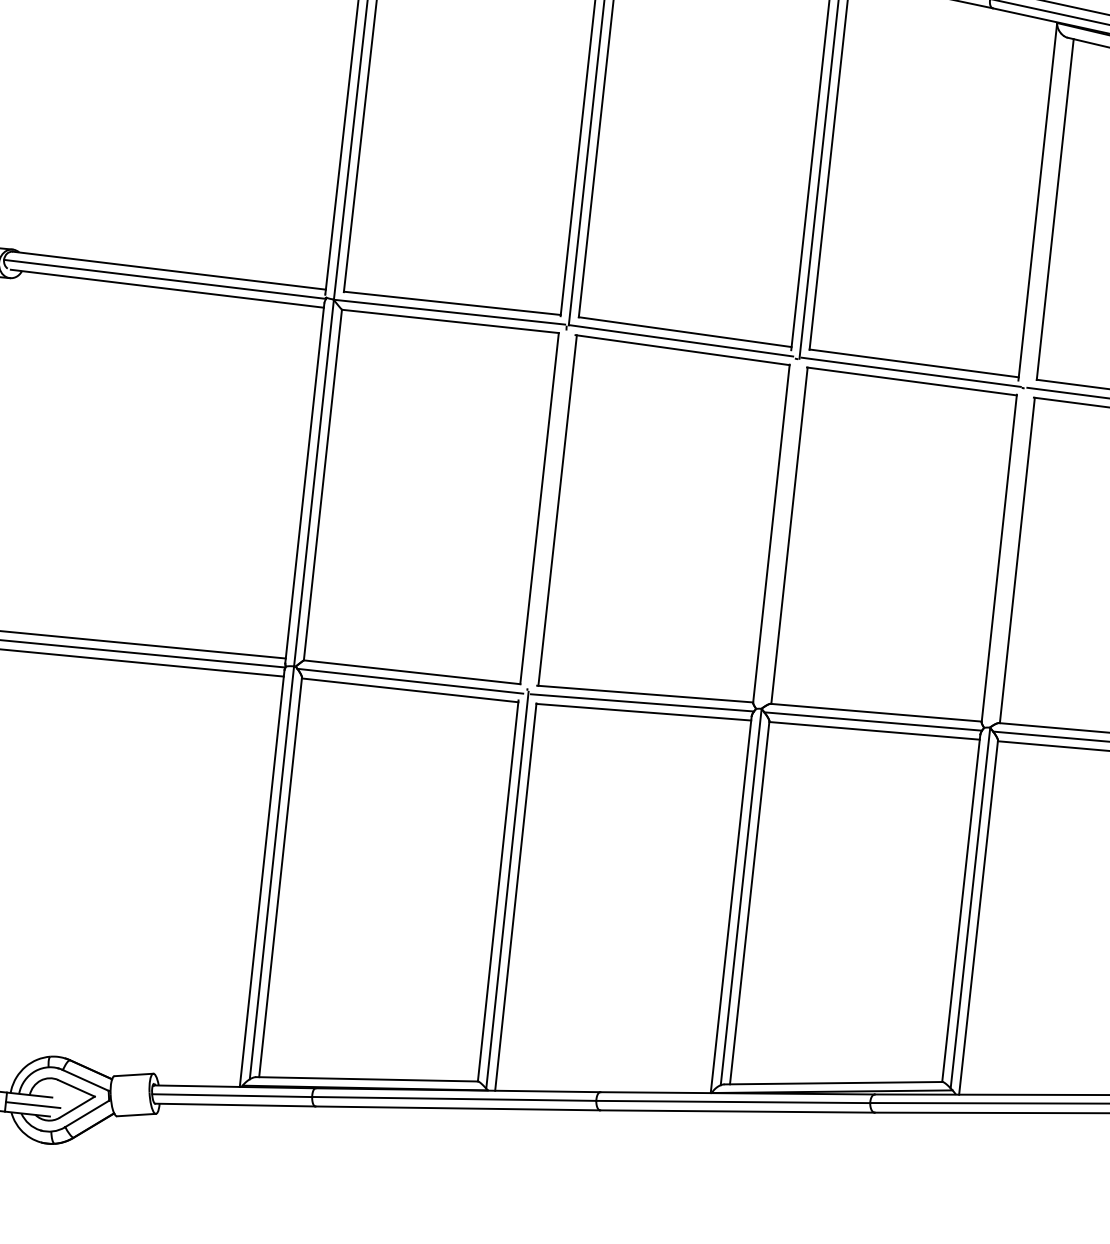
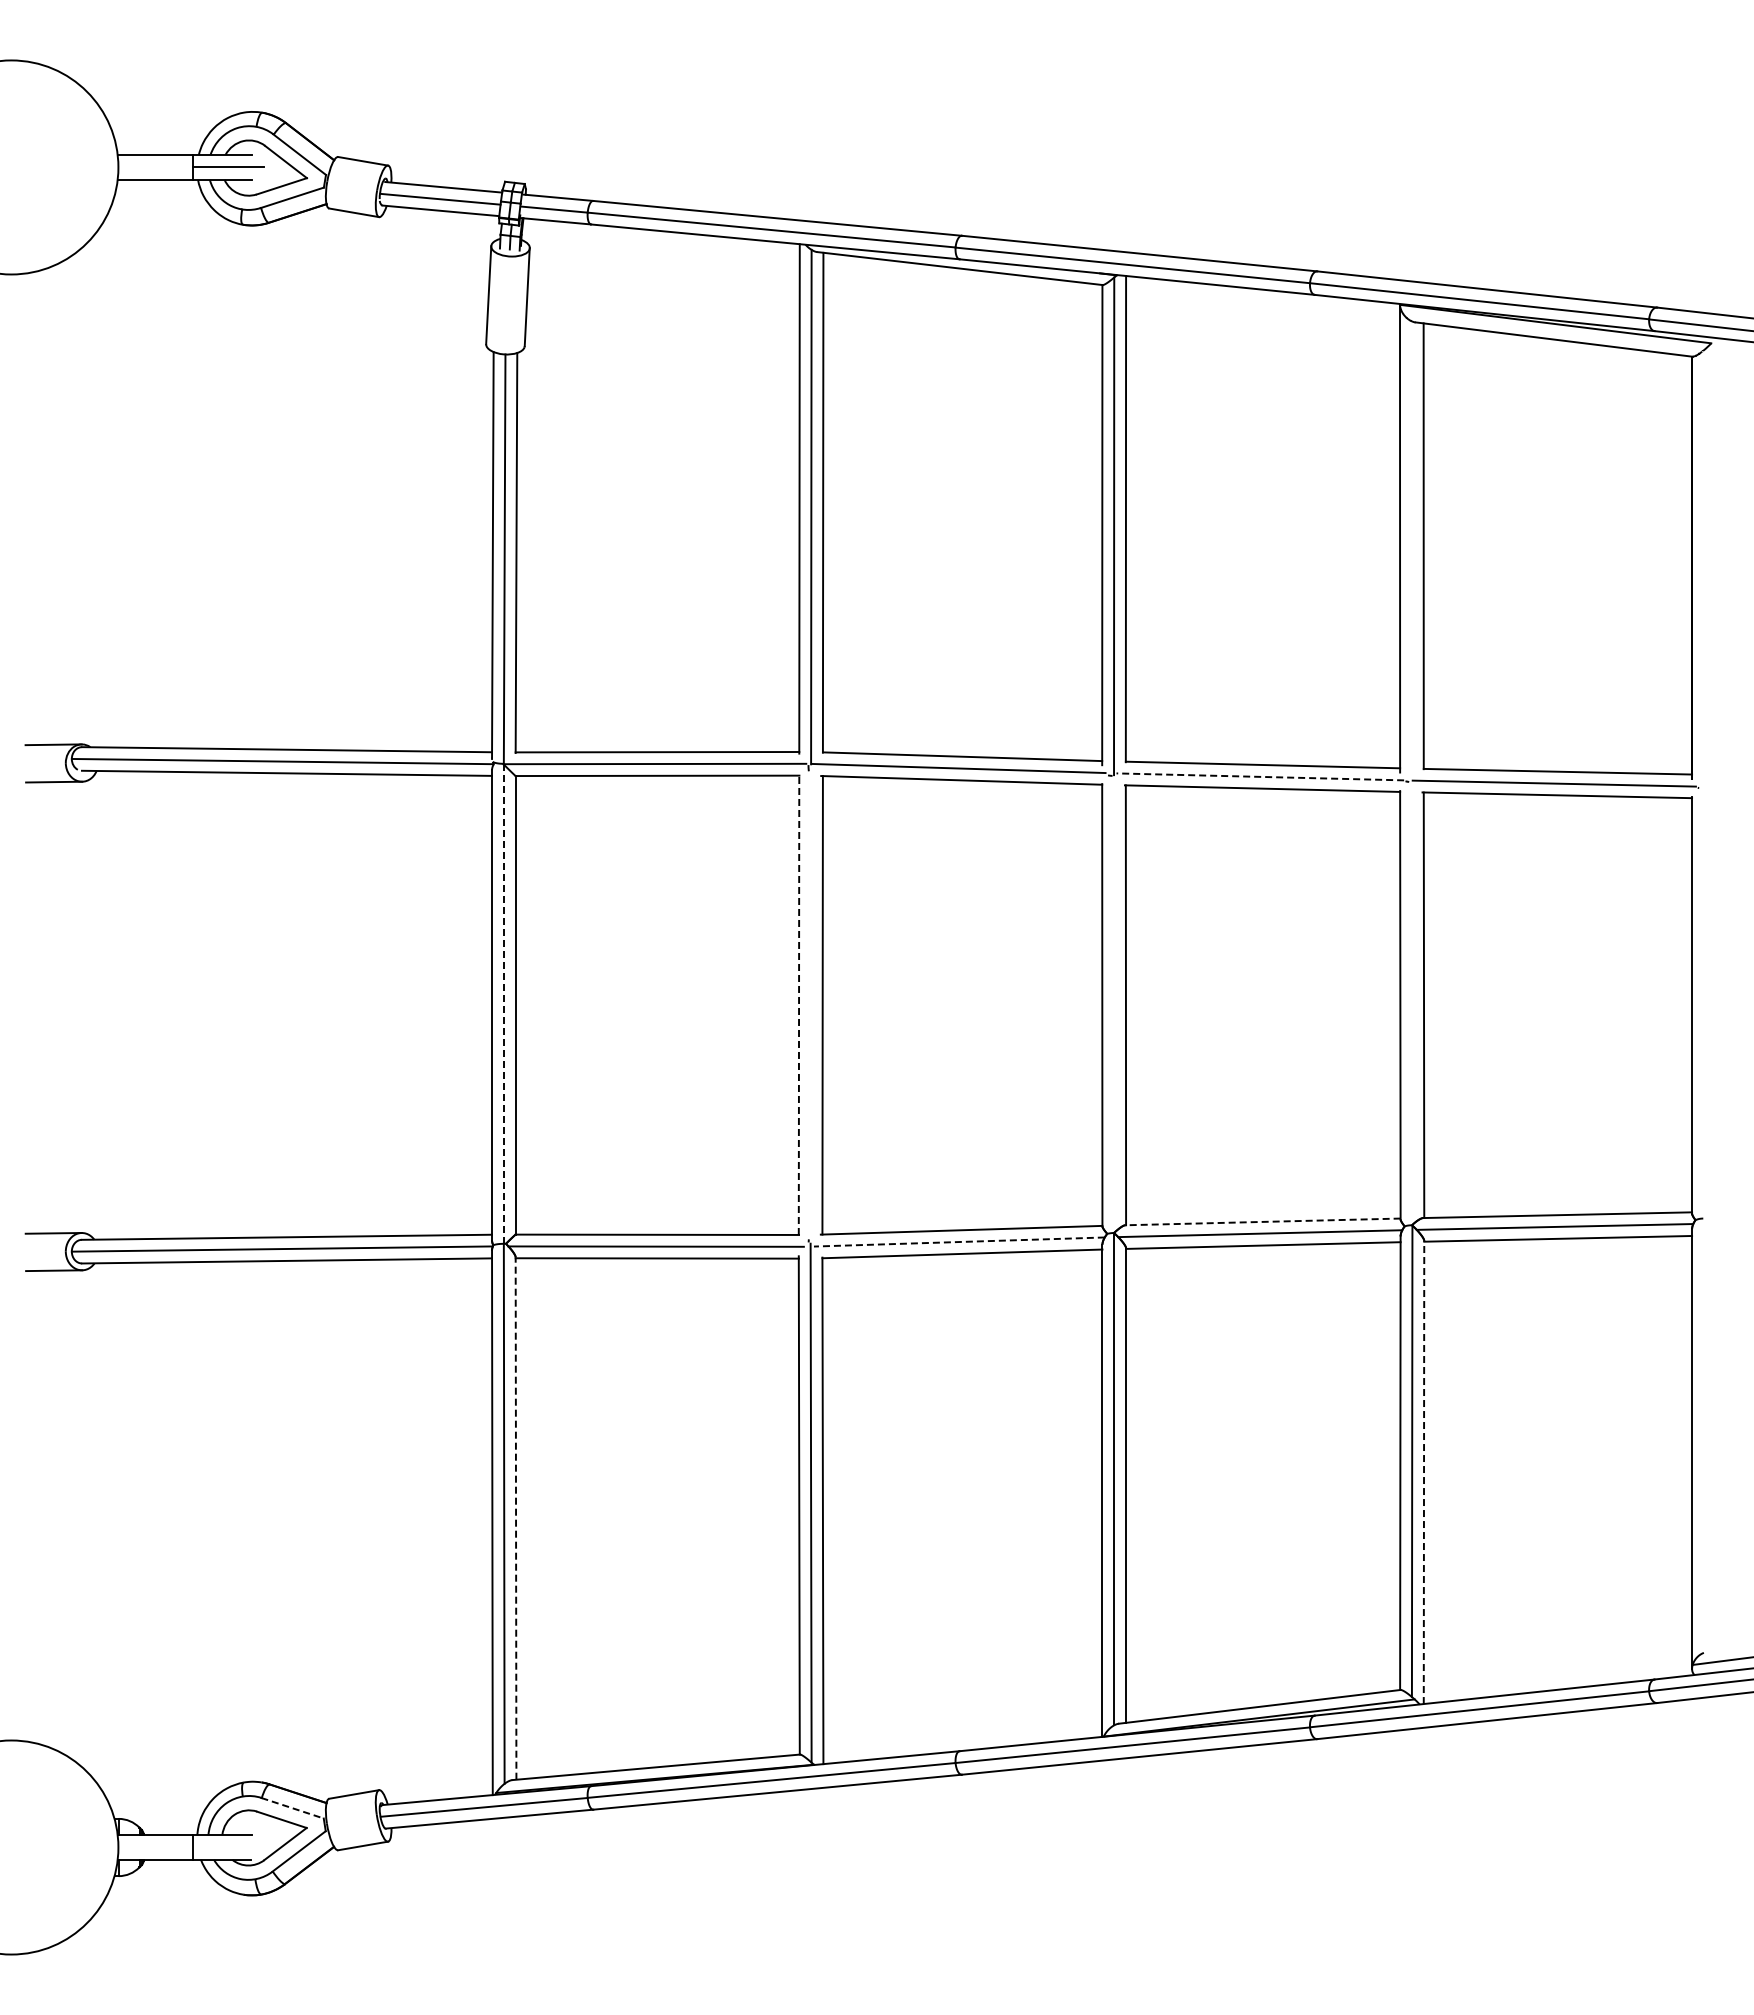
line: (911, 372) -> (1260, 776), solid -> dashed
line: (313, 483) -> (503, 1004), solid -> dashed
line: (539, 508) -> (799, 1005), solid -> dashed
line: (641, 703) -> (958, 1242), solid -> dashed
line: (875, 712) -> (1262, 1221), solid -> dashed
line: (281, 876) -> (516, 1517), solid -> dashed
line: (978, 917) -> (1424, 1472), solid -> dashed
line: (85, 1080) -> (292, 1808), solid -> dashed
line: (32, 1104) -> (227, 1847), removed

